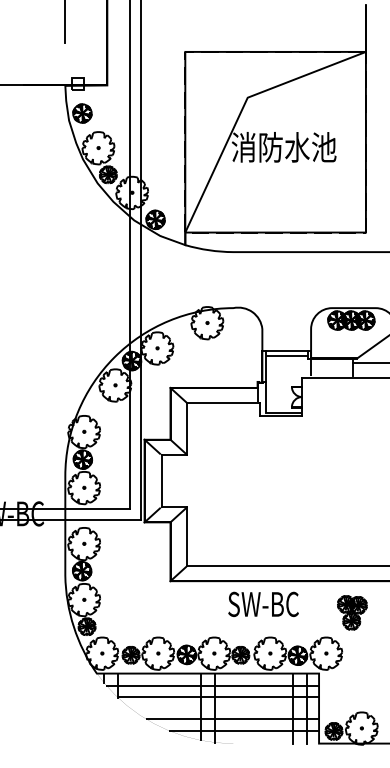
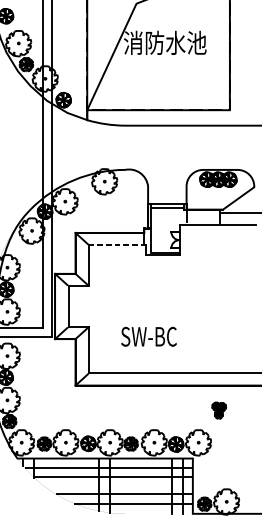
line: (223, 403) -> (117, 245), solid -> dashed
text: (263, 604) -> (148, 336), moved
part: (352, 612) -> (219, 410), size x0.6

